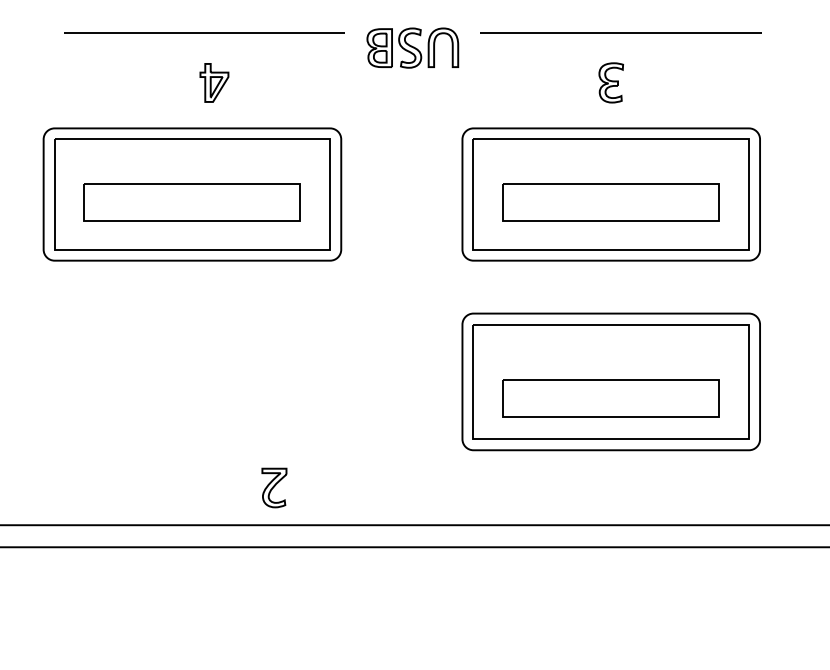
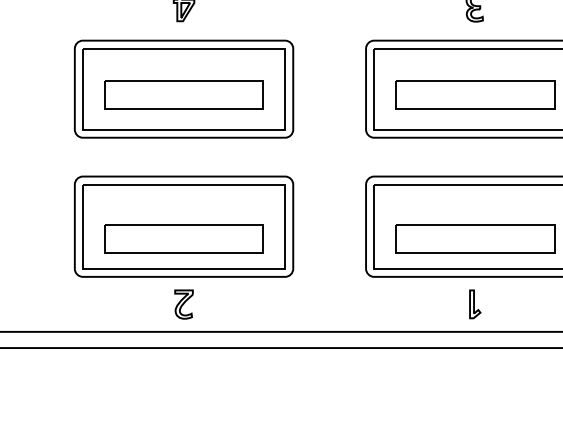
part: (192, 194) -> (184, 89), moved
part: (214, 381) -> (184, 226), added
part: (274, 487) -> (184, 304), moved
part: (611, 487) -> (475, 304), added

